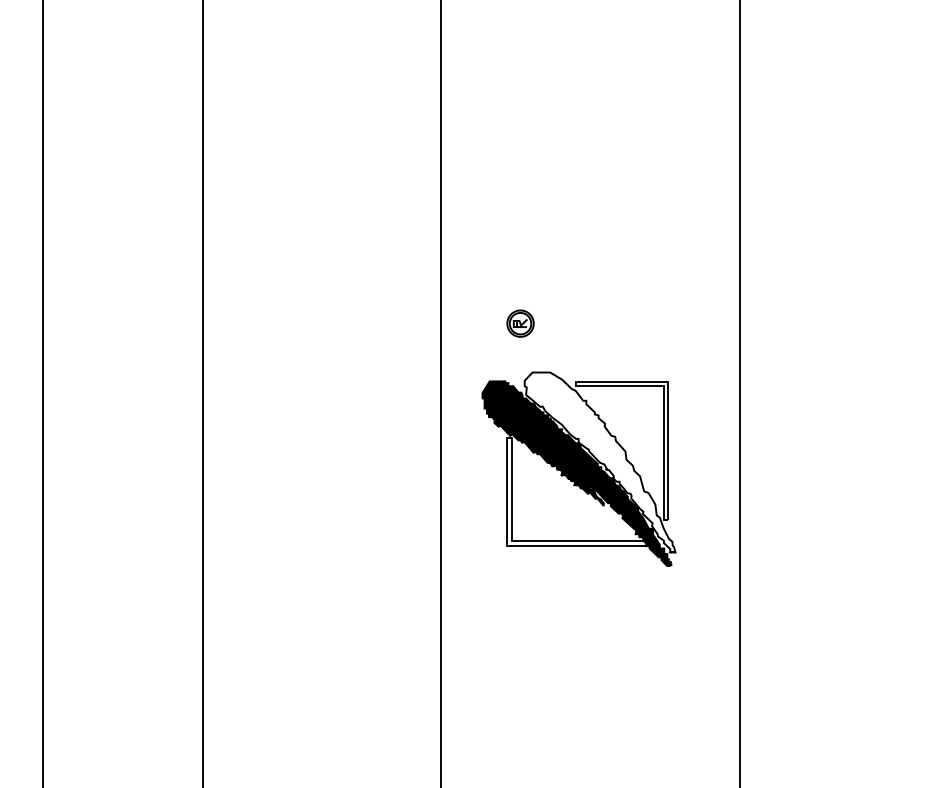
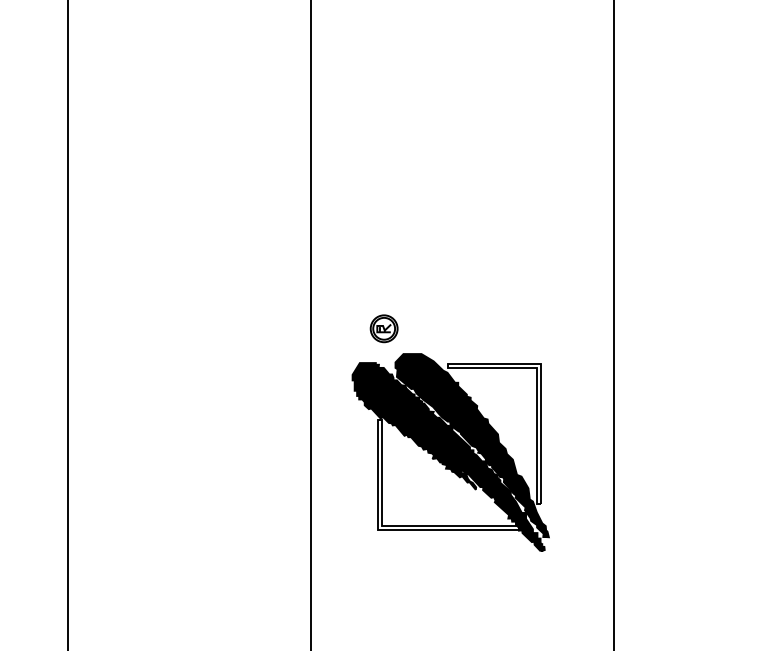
part: (520, 323) -> (384, 328), moved
fill: (599, 462) -> (471, 445), added

